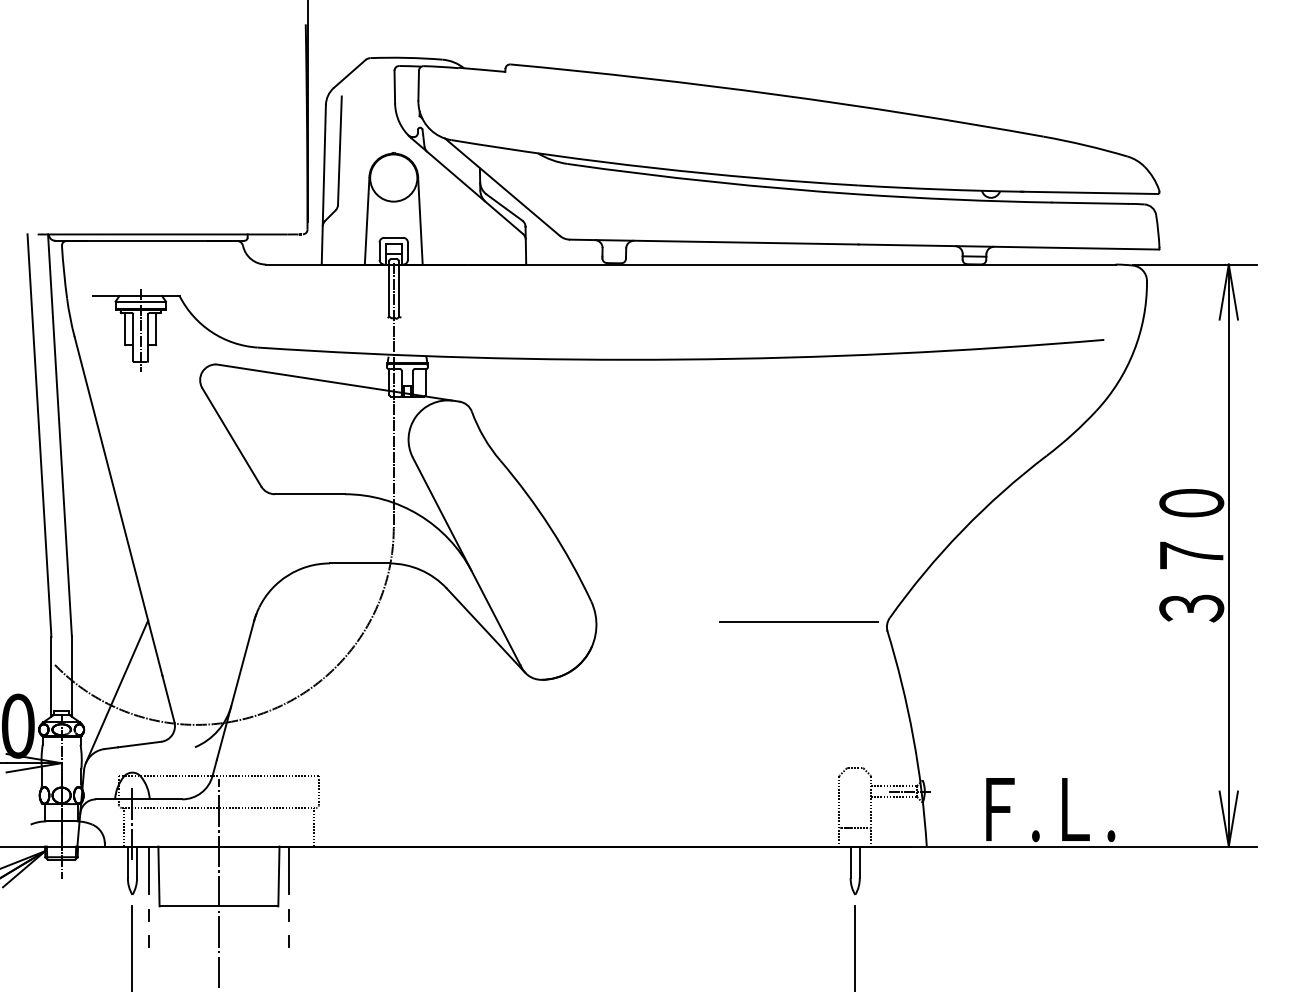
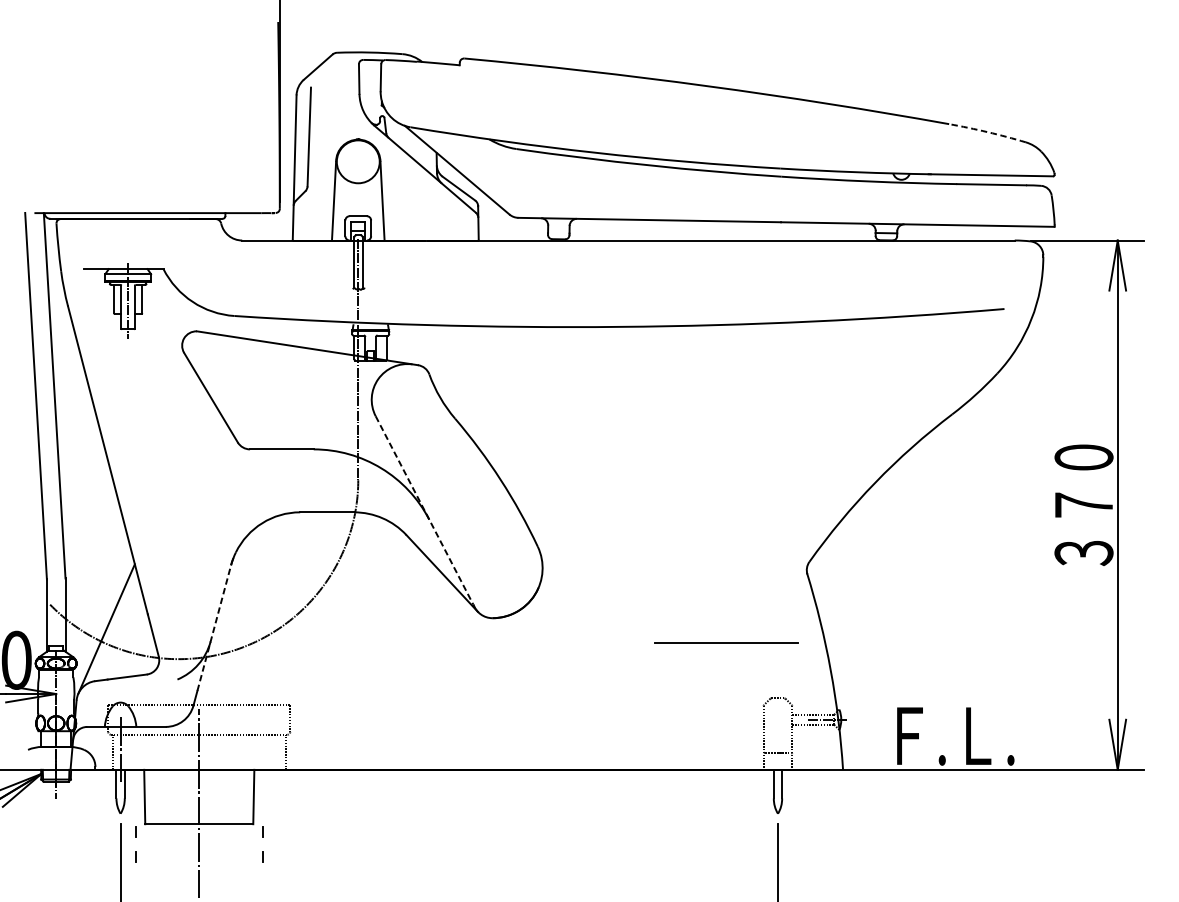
arc: (1085, 145) -> (987, 132), solid -> dashed
line: (466, 561) -> (424, 510), solid -> dashed
line: (798, 621) -> (726, 643), moved
line: (235, 690) -> (214, 627), solid -> dashed
line: (148, 870) -> (135, 791), removed
line: (288, 870) -> (262, 791), removed

